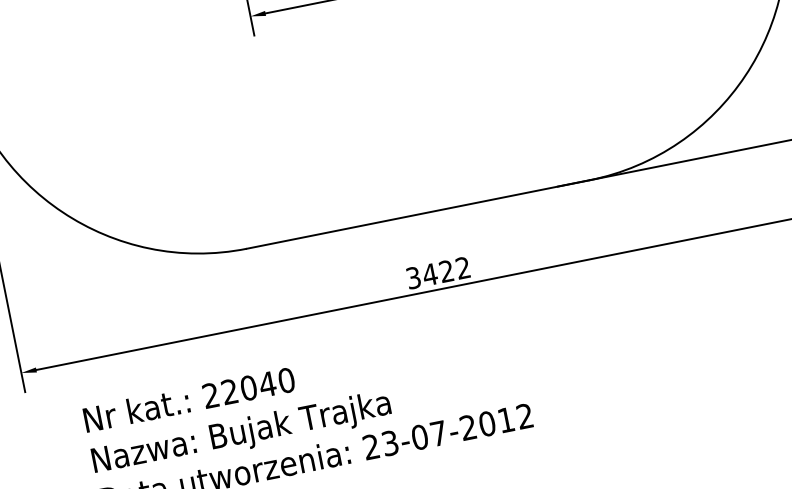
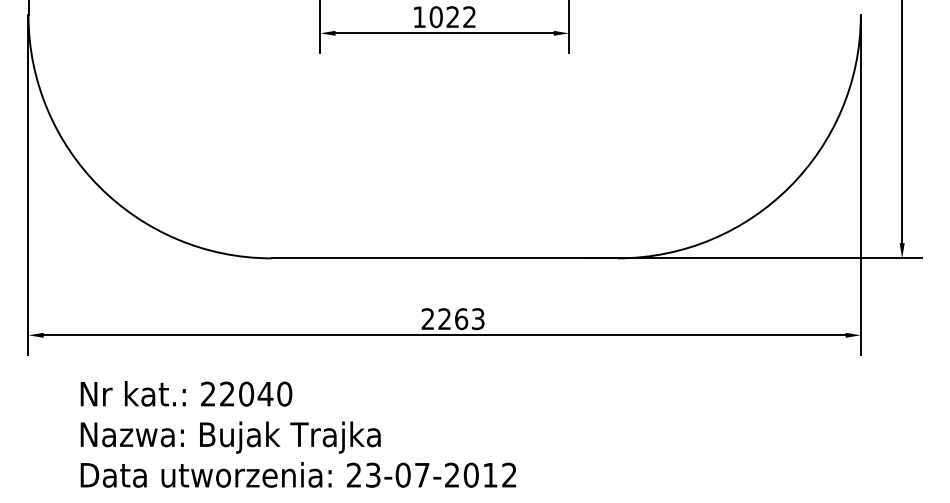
text: (437, 273) -> (452, 319), 3422 -> 2263

